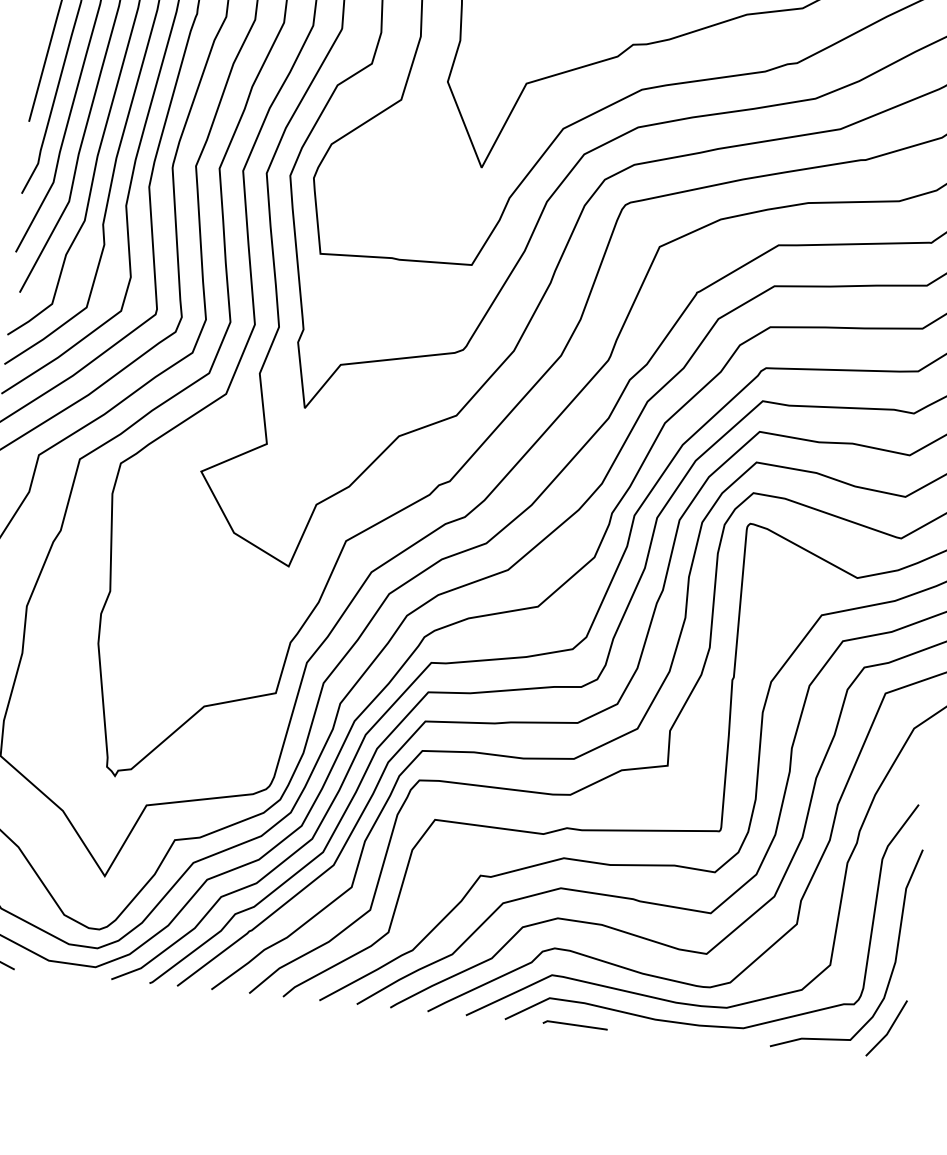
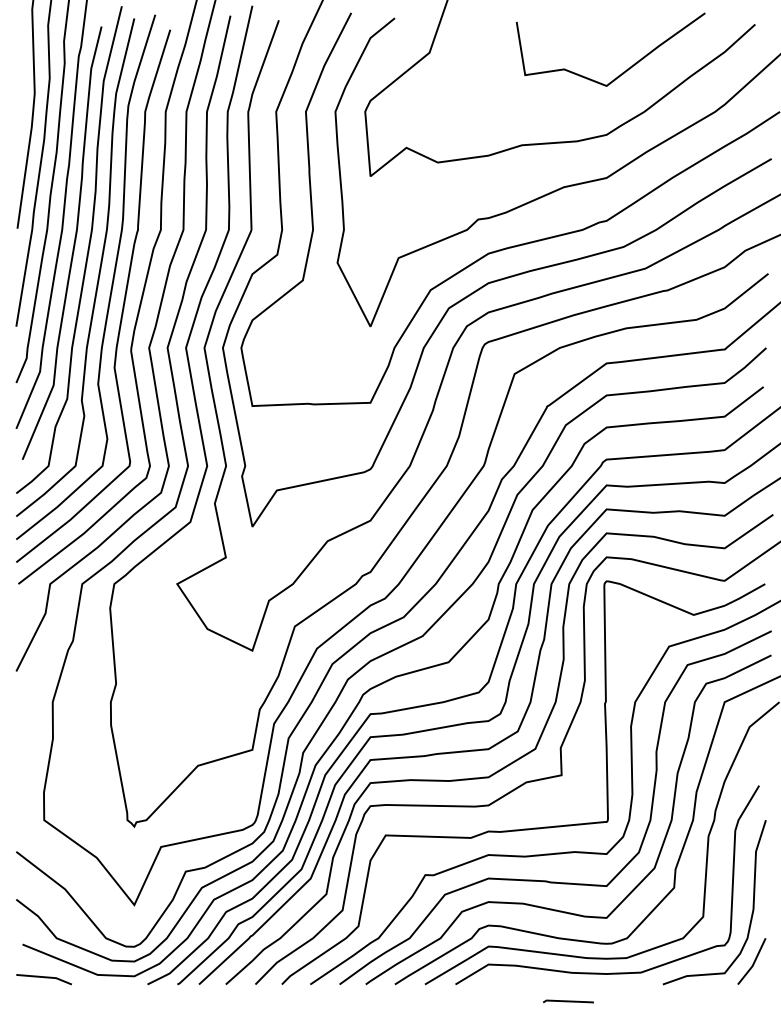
line: (575, 1025) -> (568, 1001), moved

